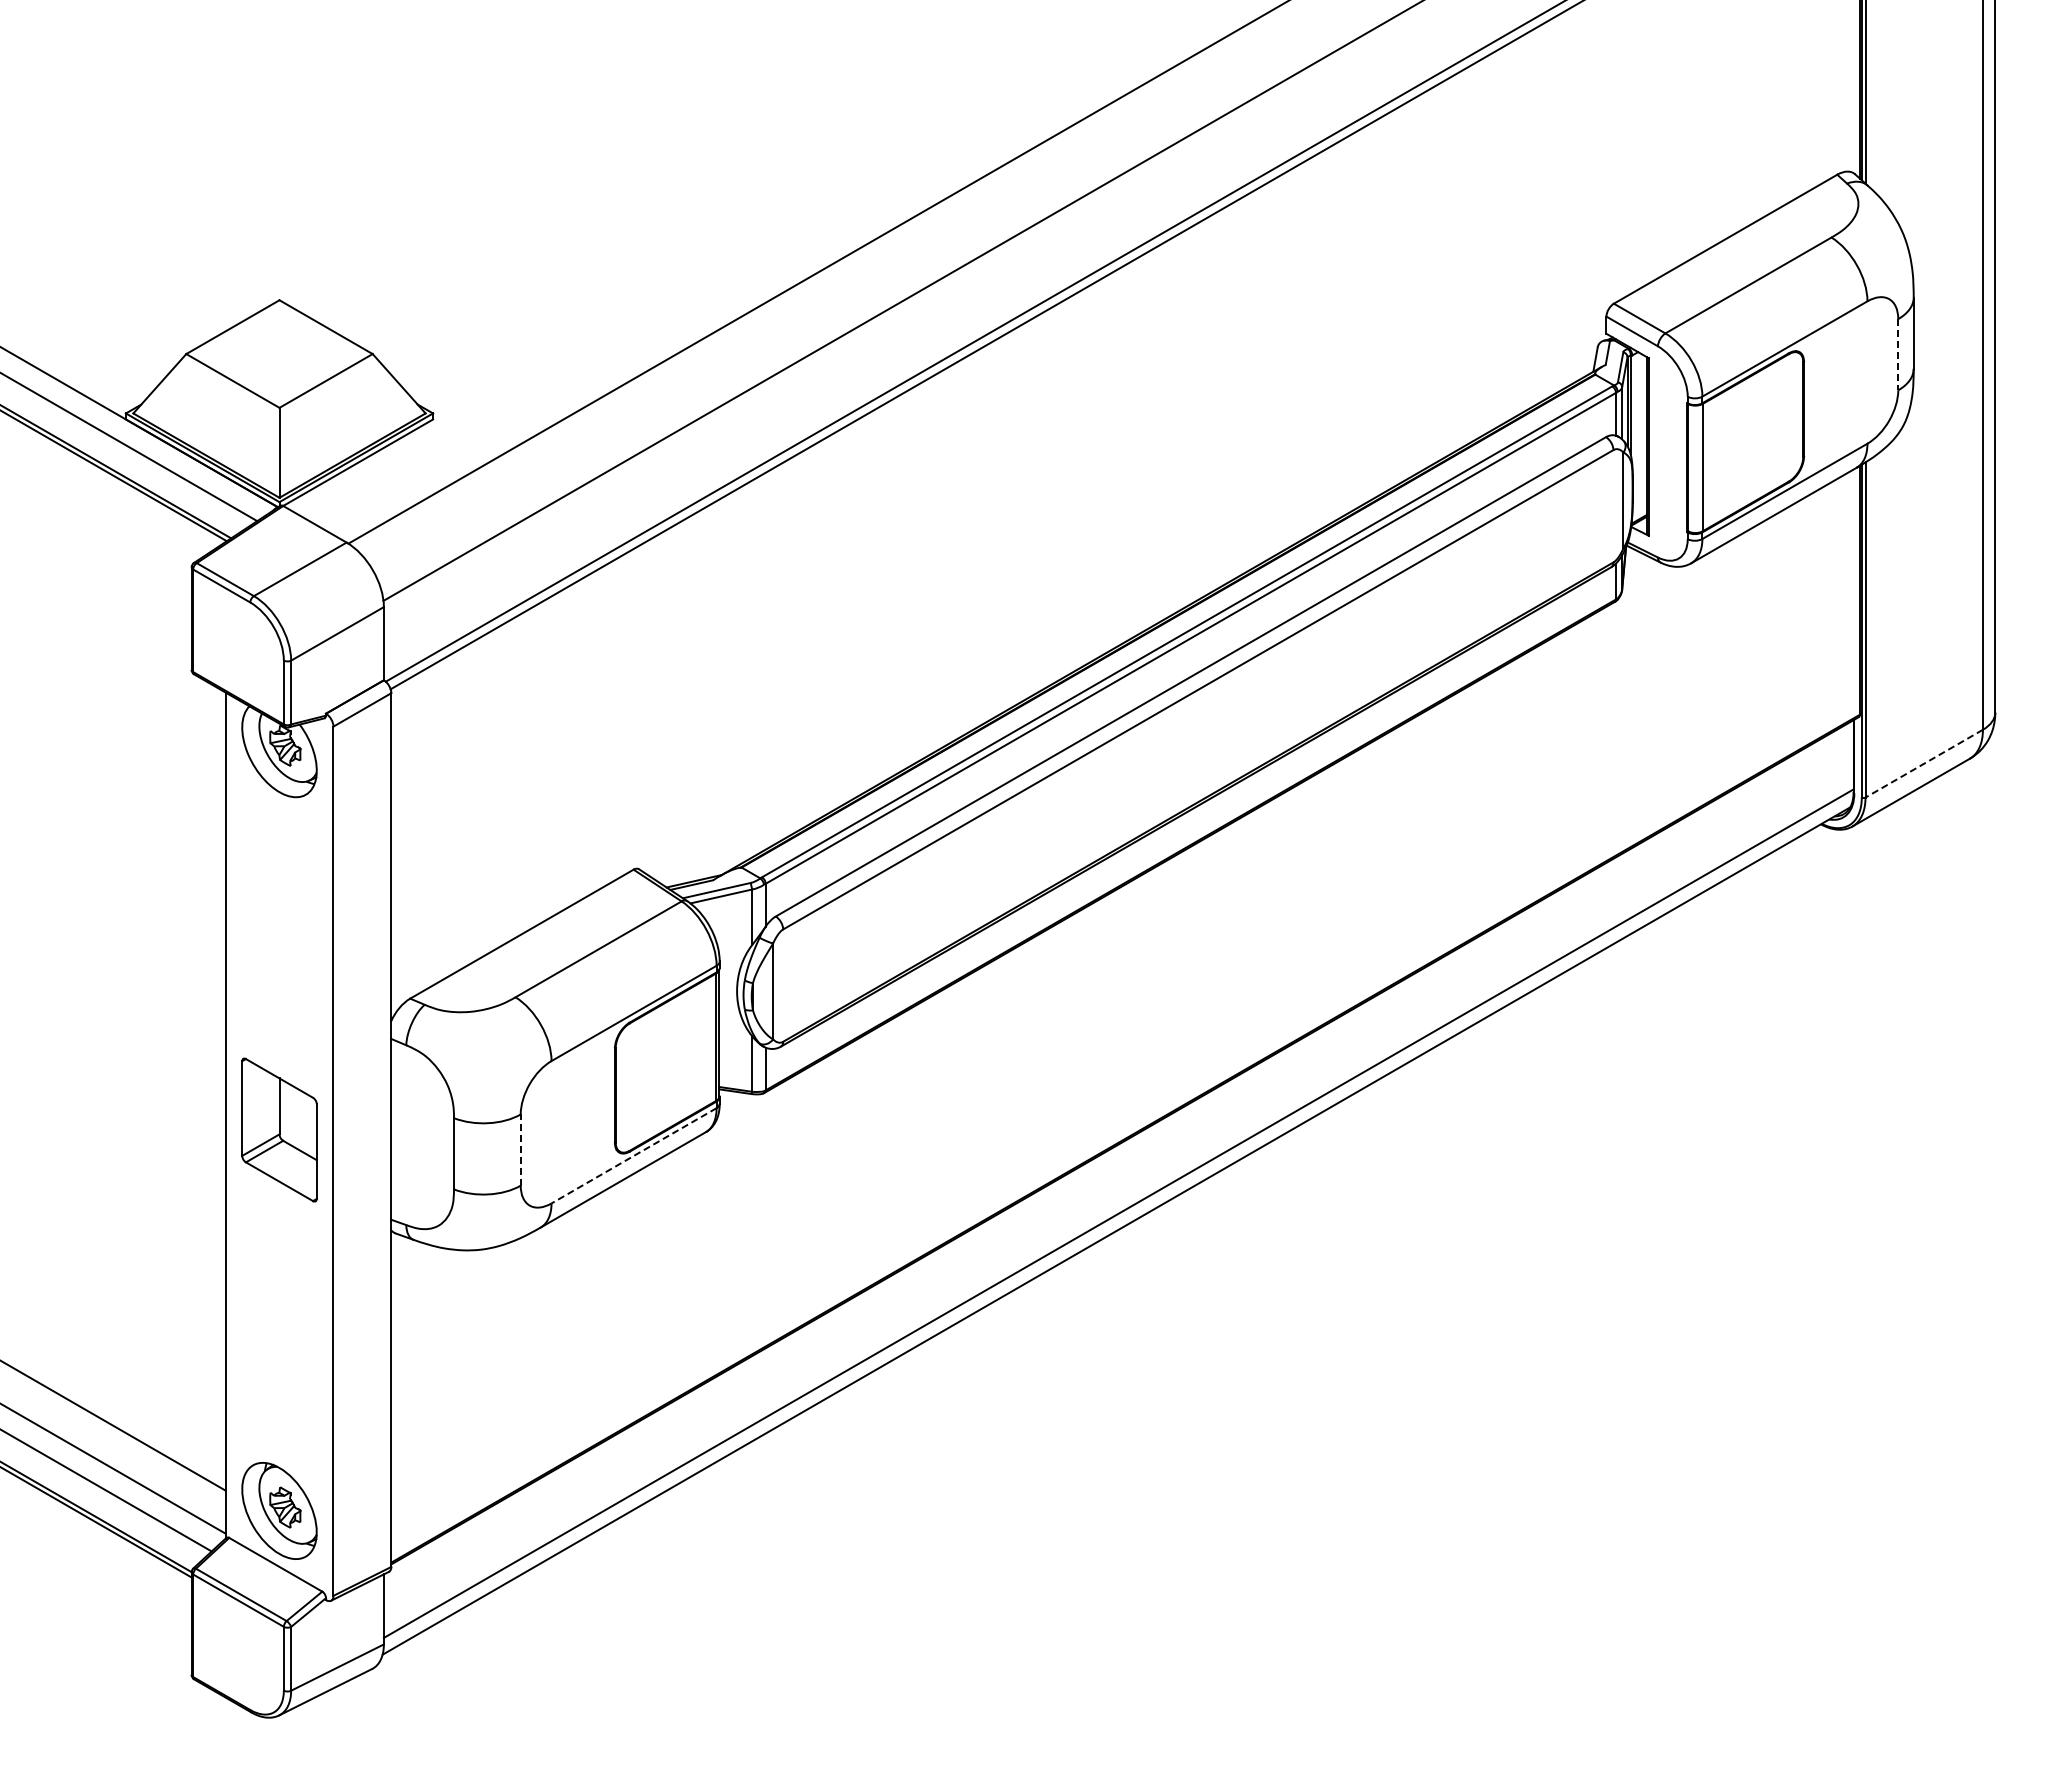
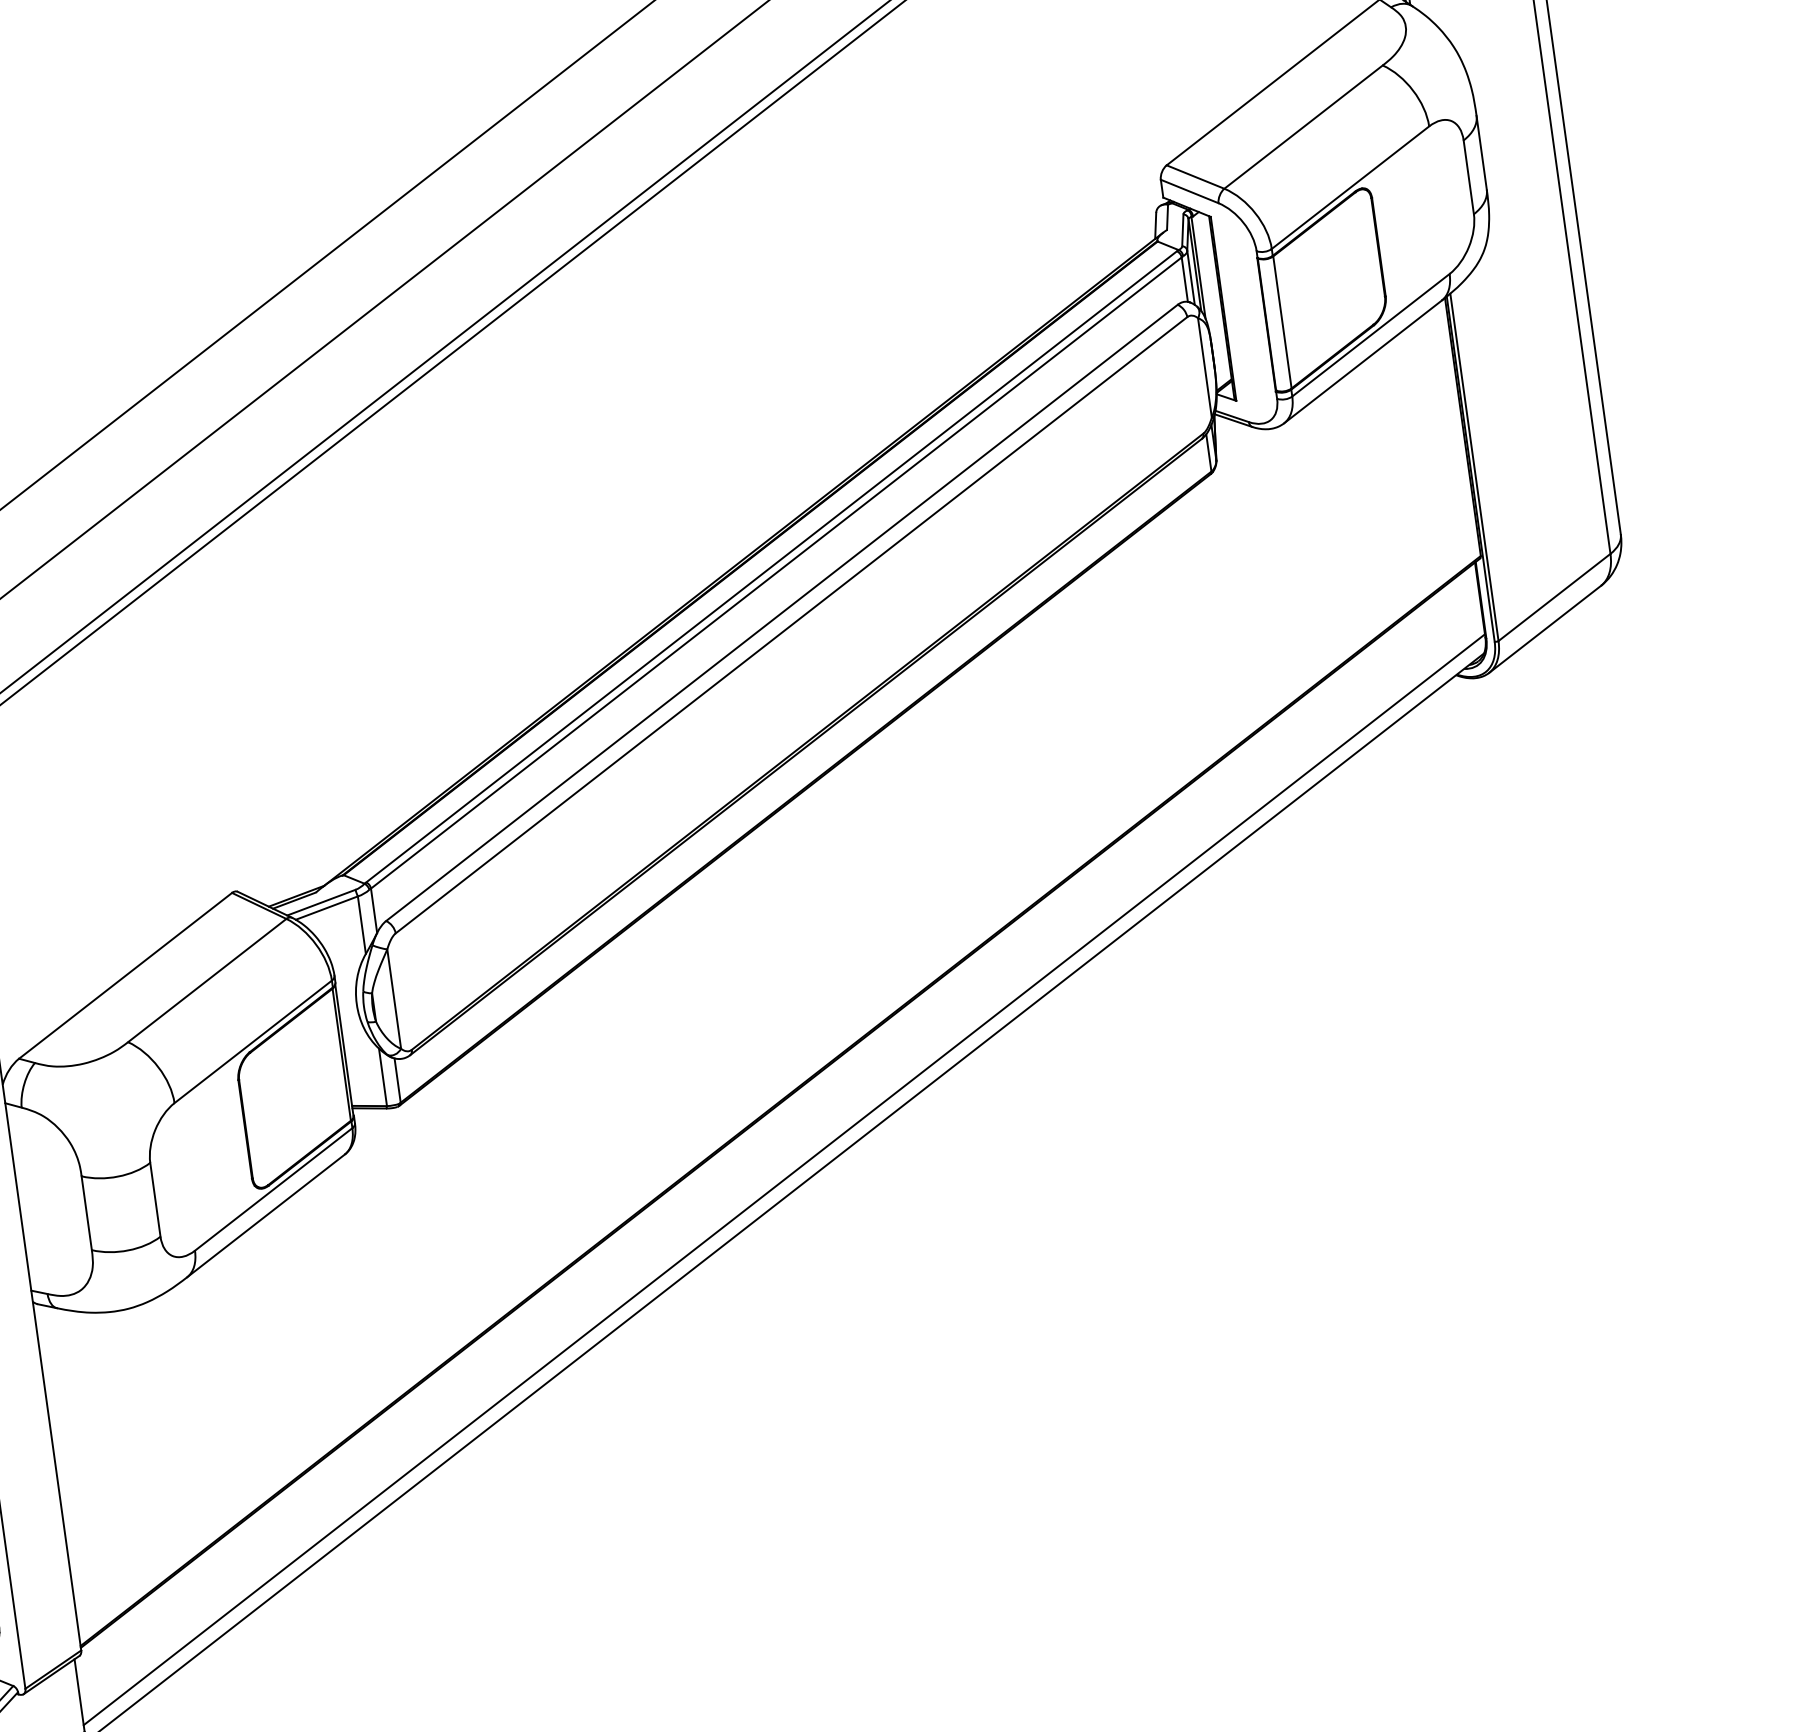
line: (1898, 354) -> (1468, 177), dashed -> solid
line: (1924, 763) -> (1554, 597), dashed -> solid
line: (520, 1150) -> (155, 1200), dashed -> solid
line: (633, 1156) -> (273, 1190), dashed -> solid

